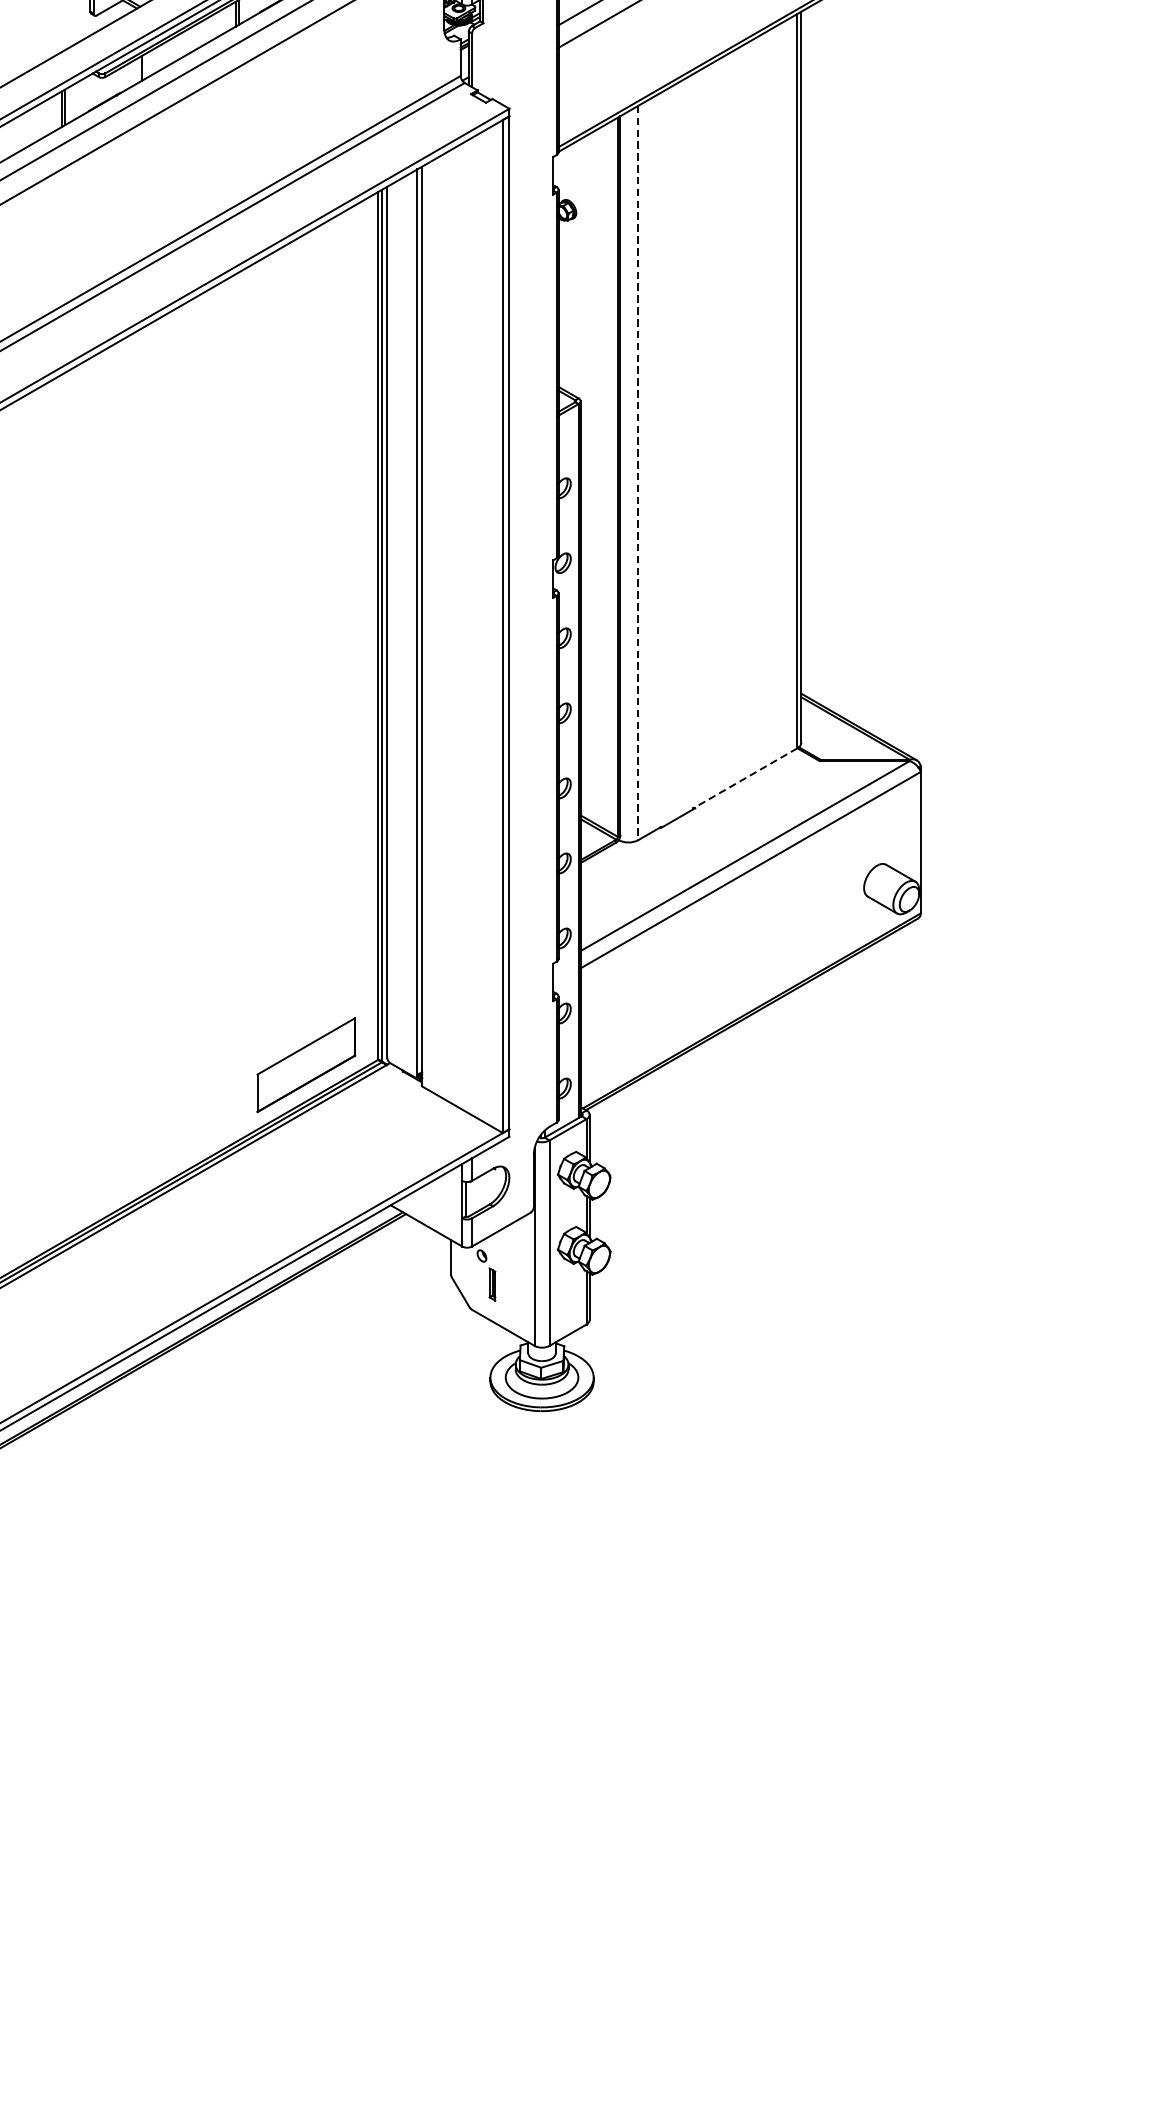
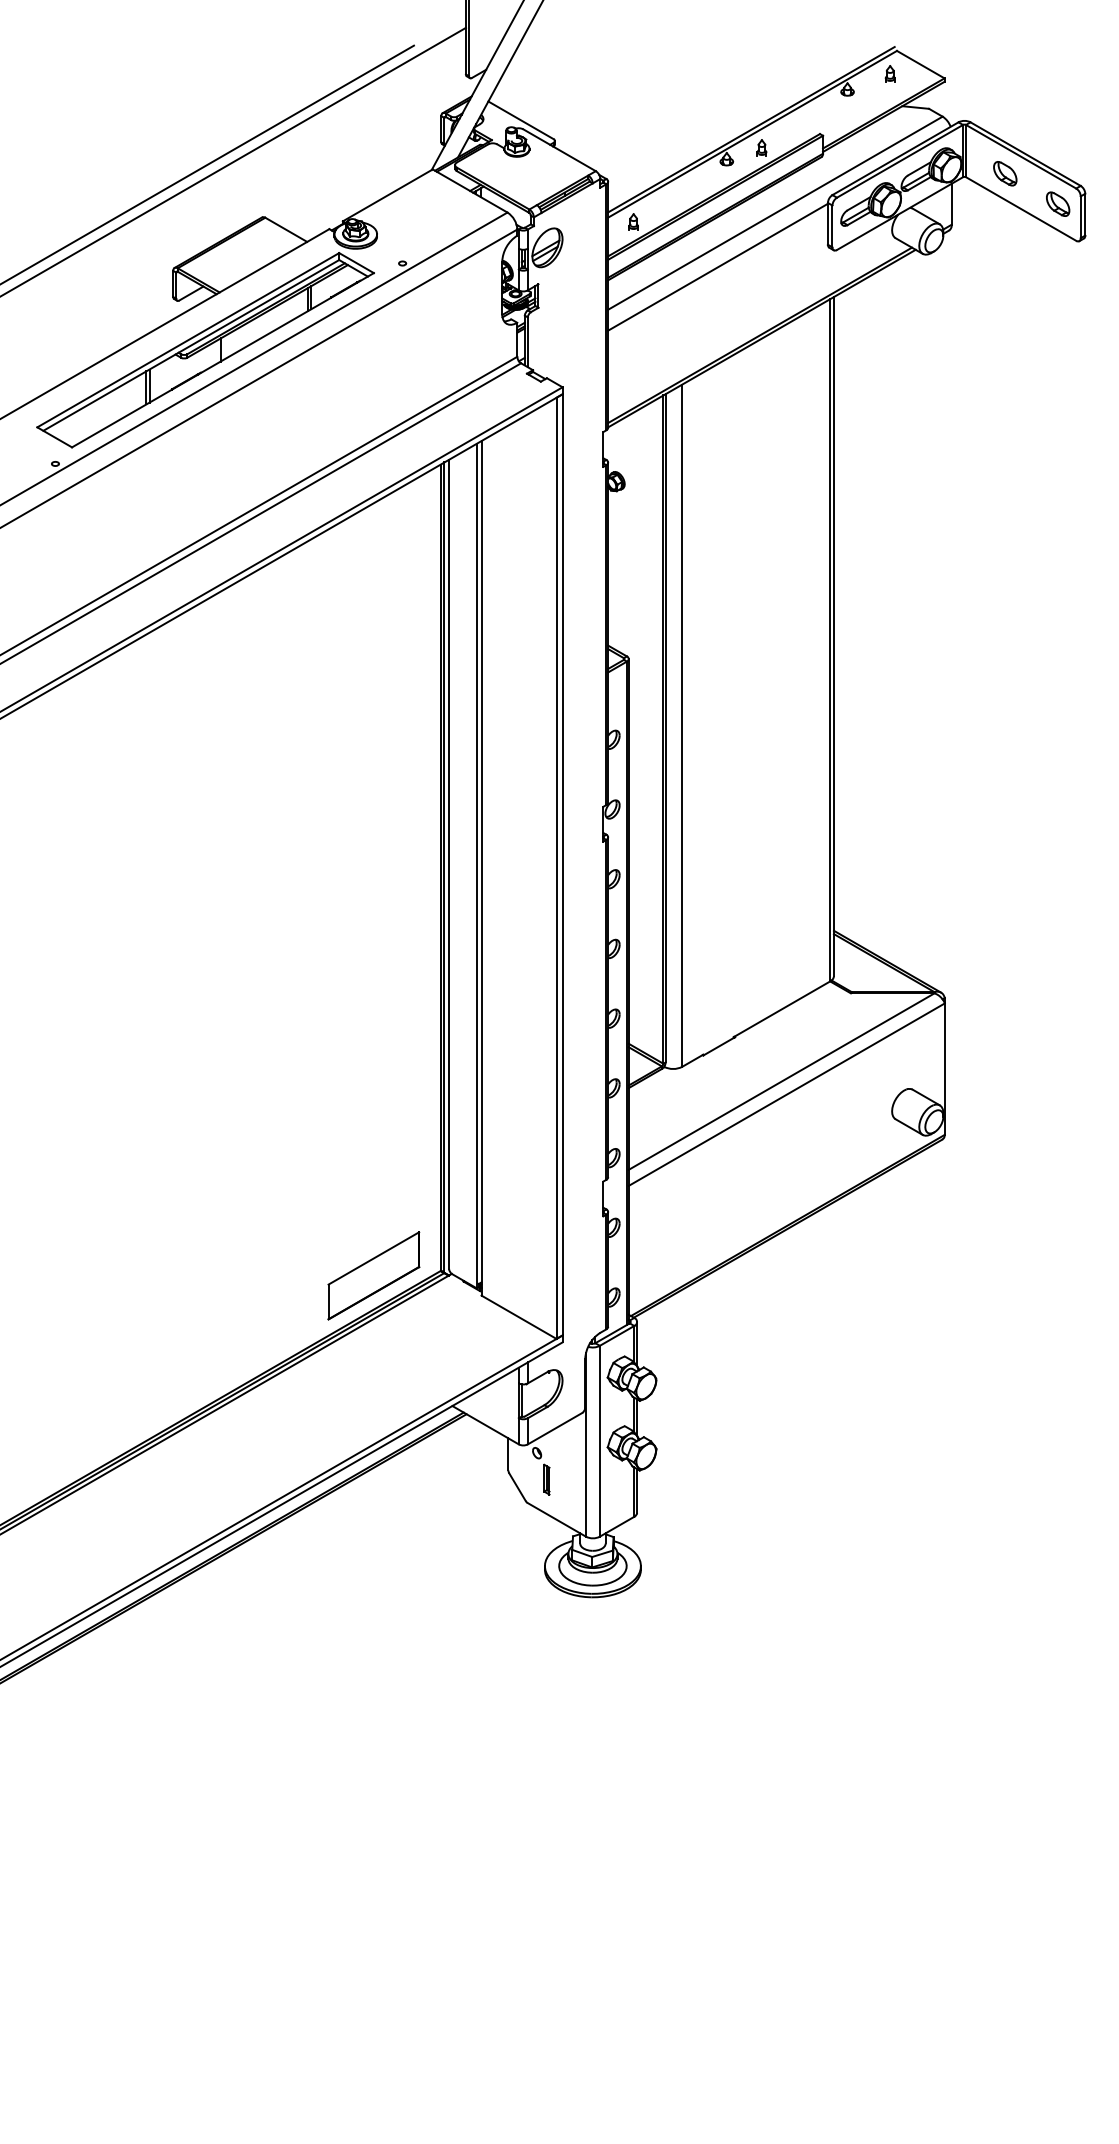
line: (638, 473) -> (682, 726), dashed -> solid
line: (745, 778) -> (781, 1009), dashed -> solid

